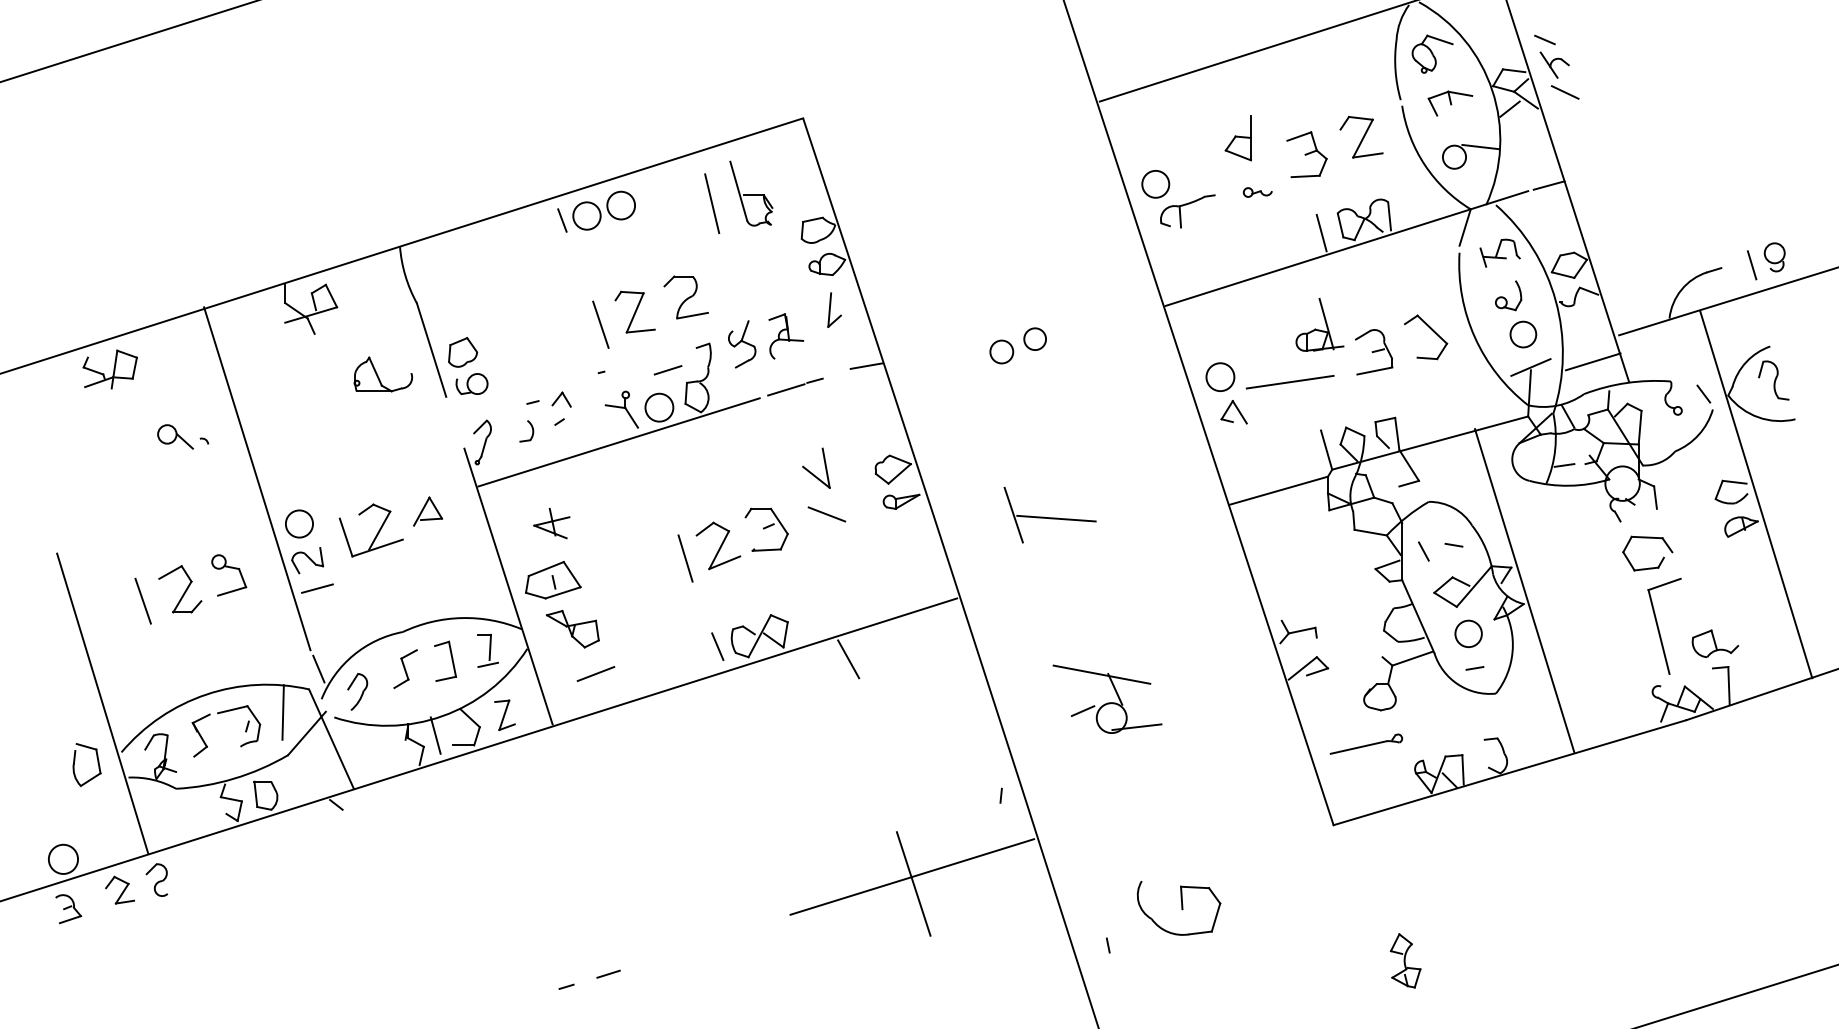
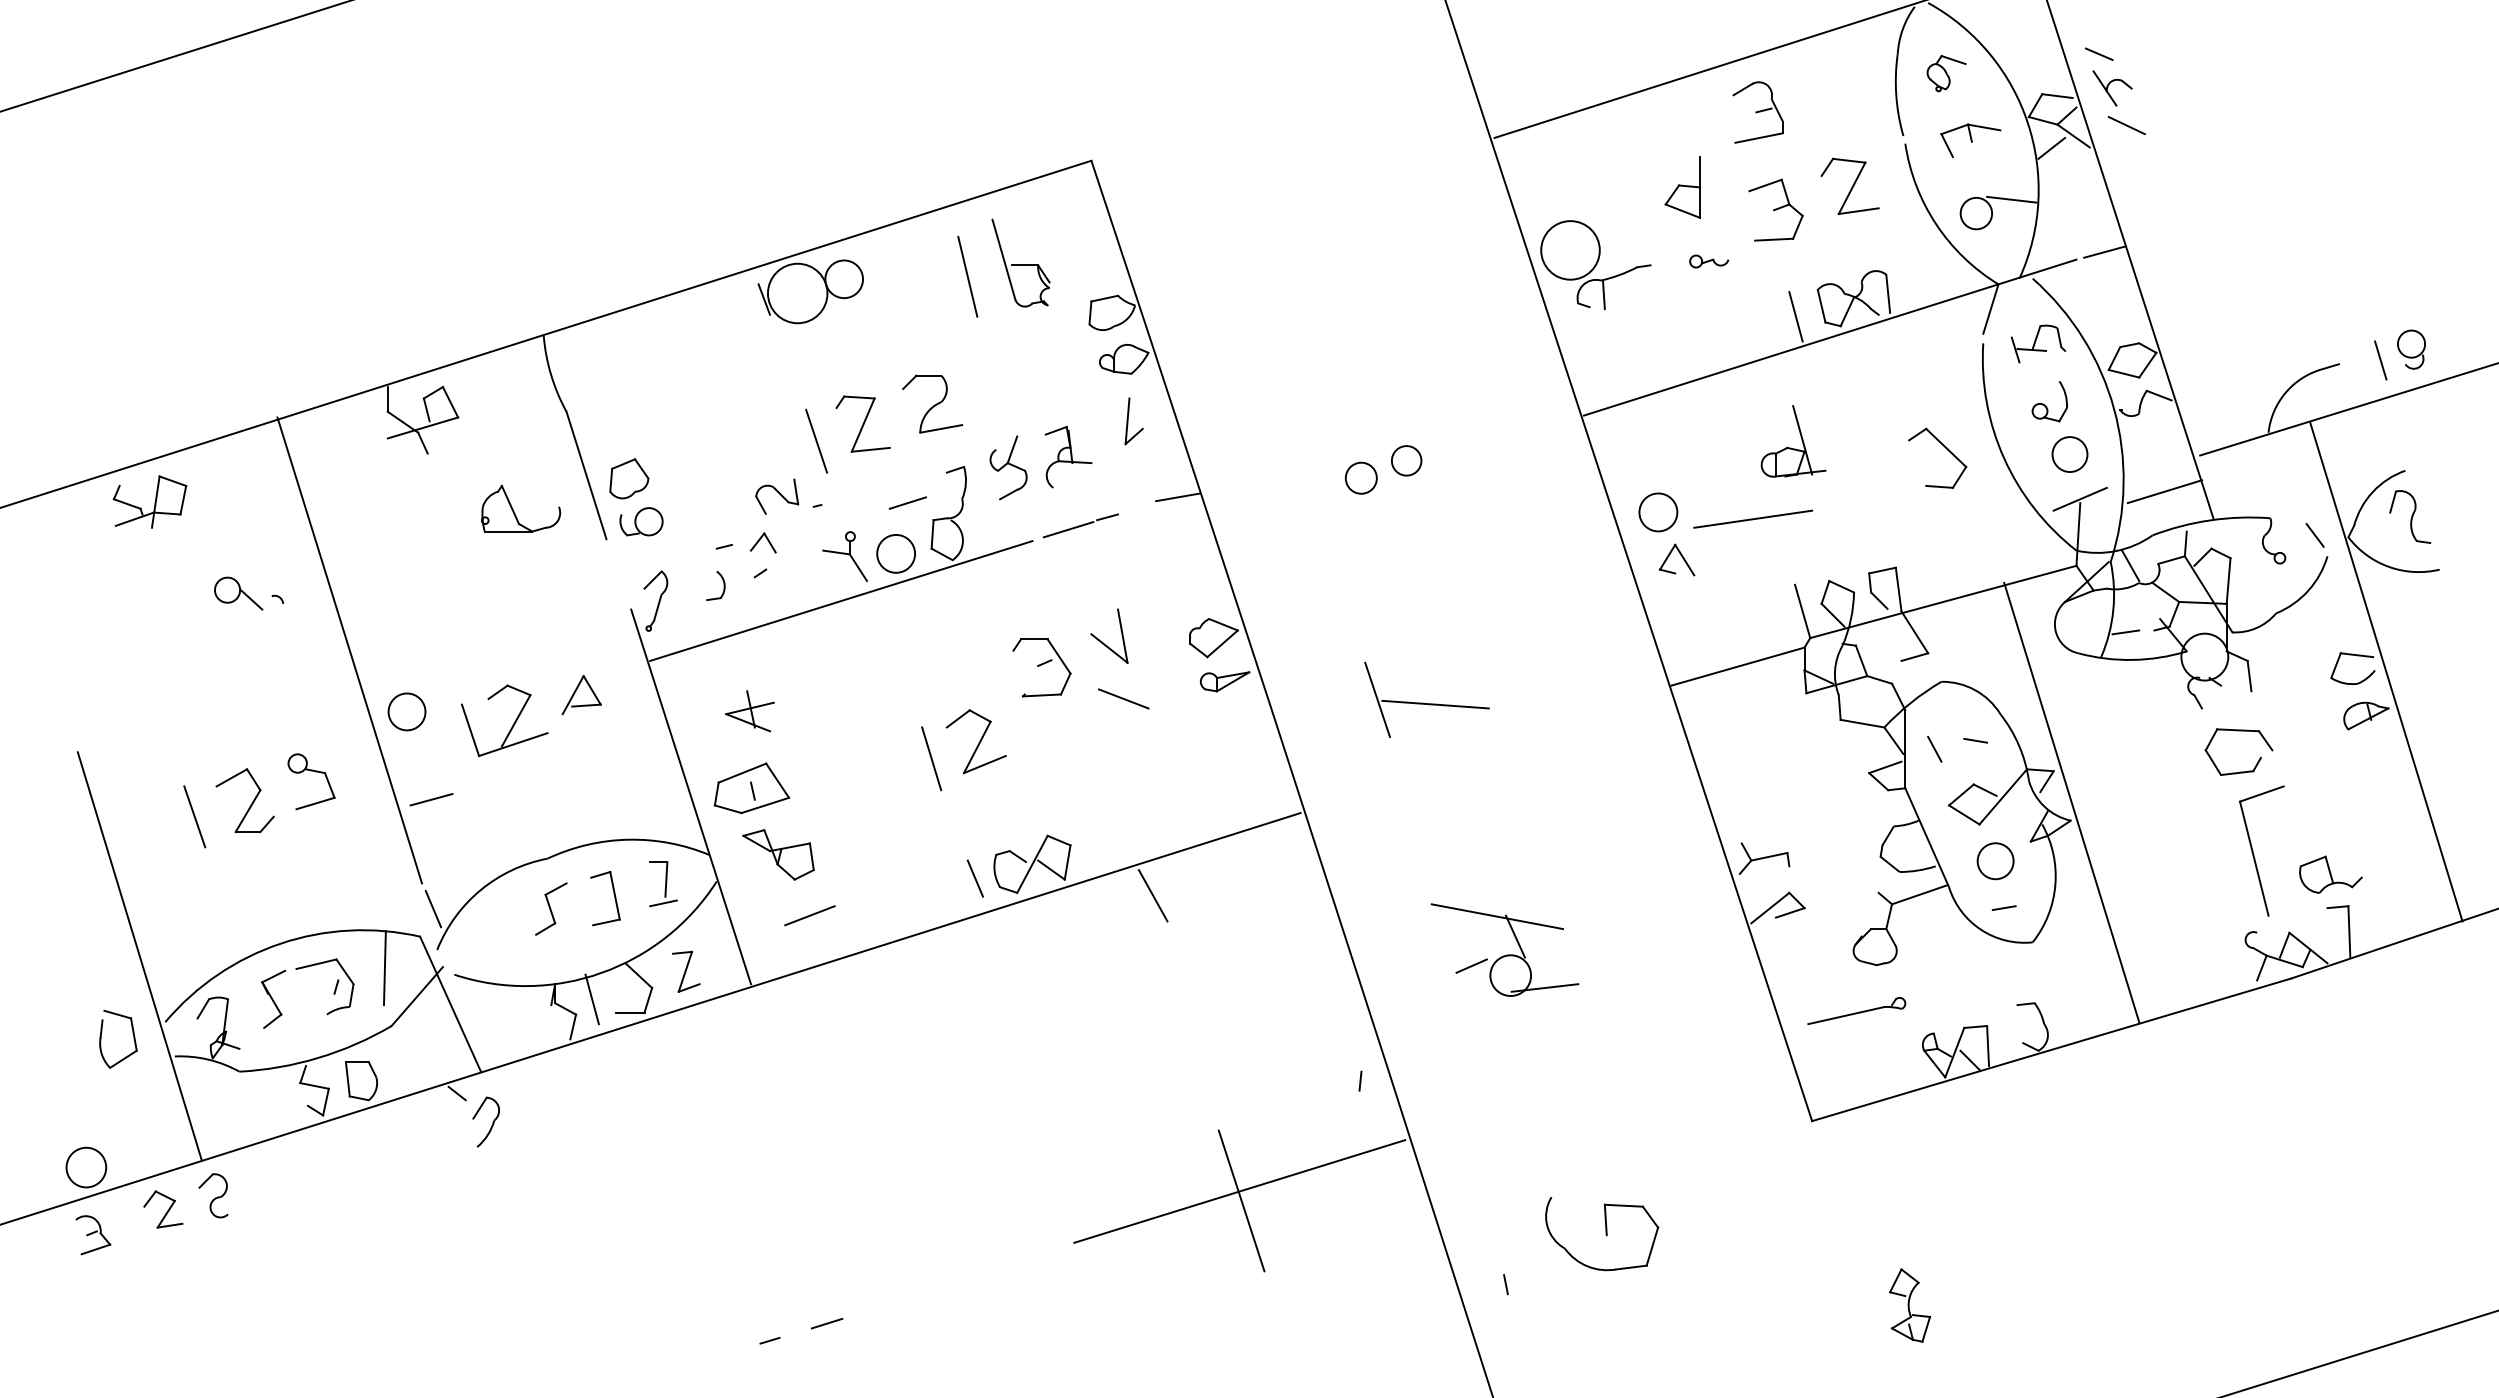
part: (1432, 54) -> (1946, 73), size x0.7
circle: (1155, 184) -> (1570, 250), size x1.6
circle: (586, 216) -> (797, 293), size x1.6
part: (1373, 352) -> (1757, 112), moved
part: (766, 529) -> (1041, 667), moved
part: (307, 560) -> (777, 496), moved
part: (362, 692) -> (492, 1122), moved

